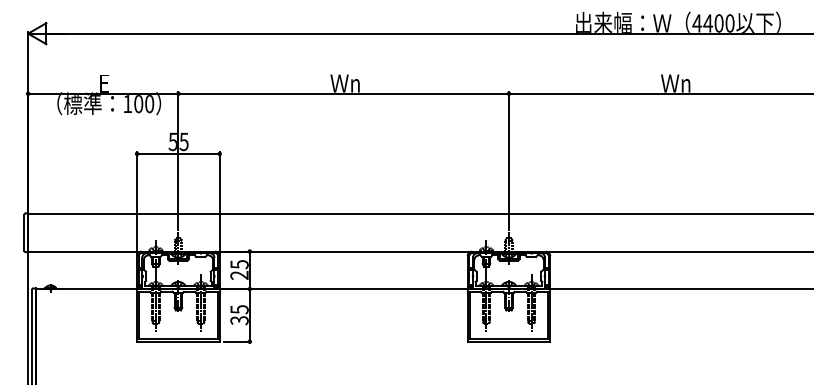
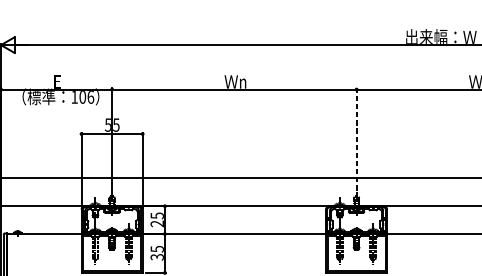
text: (149, 104) -> (90, 97), 100 -> 106
line: (508, 160) -> (356, 138), solid -> dashed

